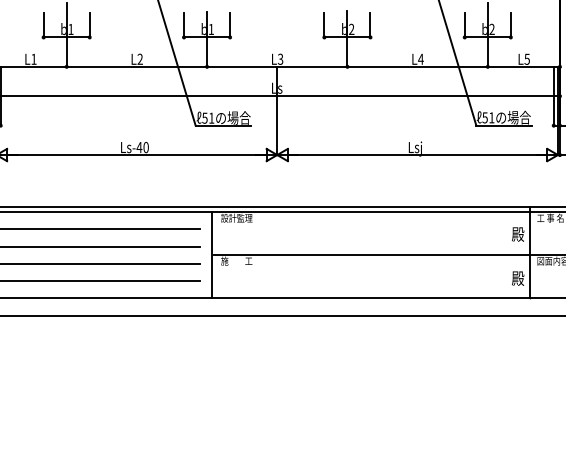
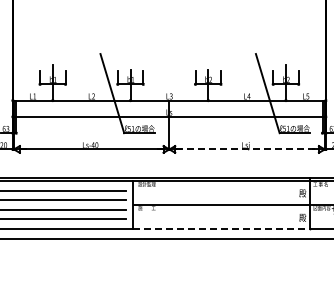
line: (418, 155) -> (247, 149), solid -> dashed
line: (371, 297) -> (221, 228), solid -> dashed

